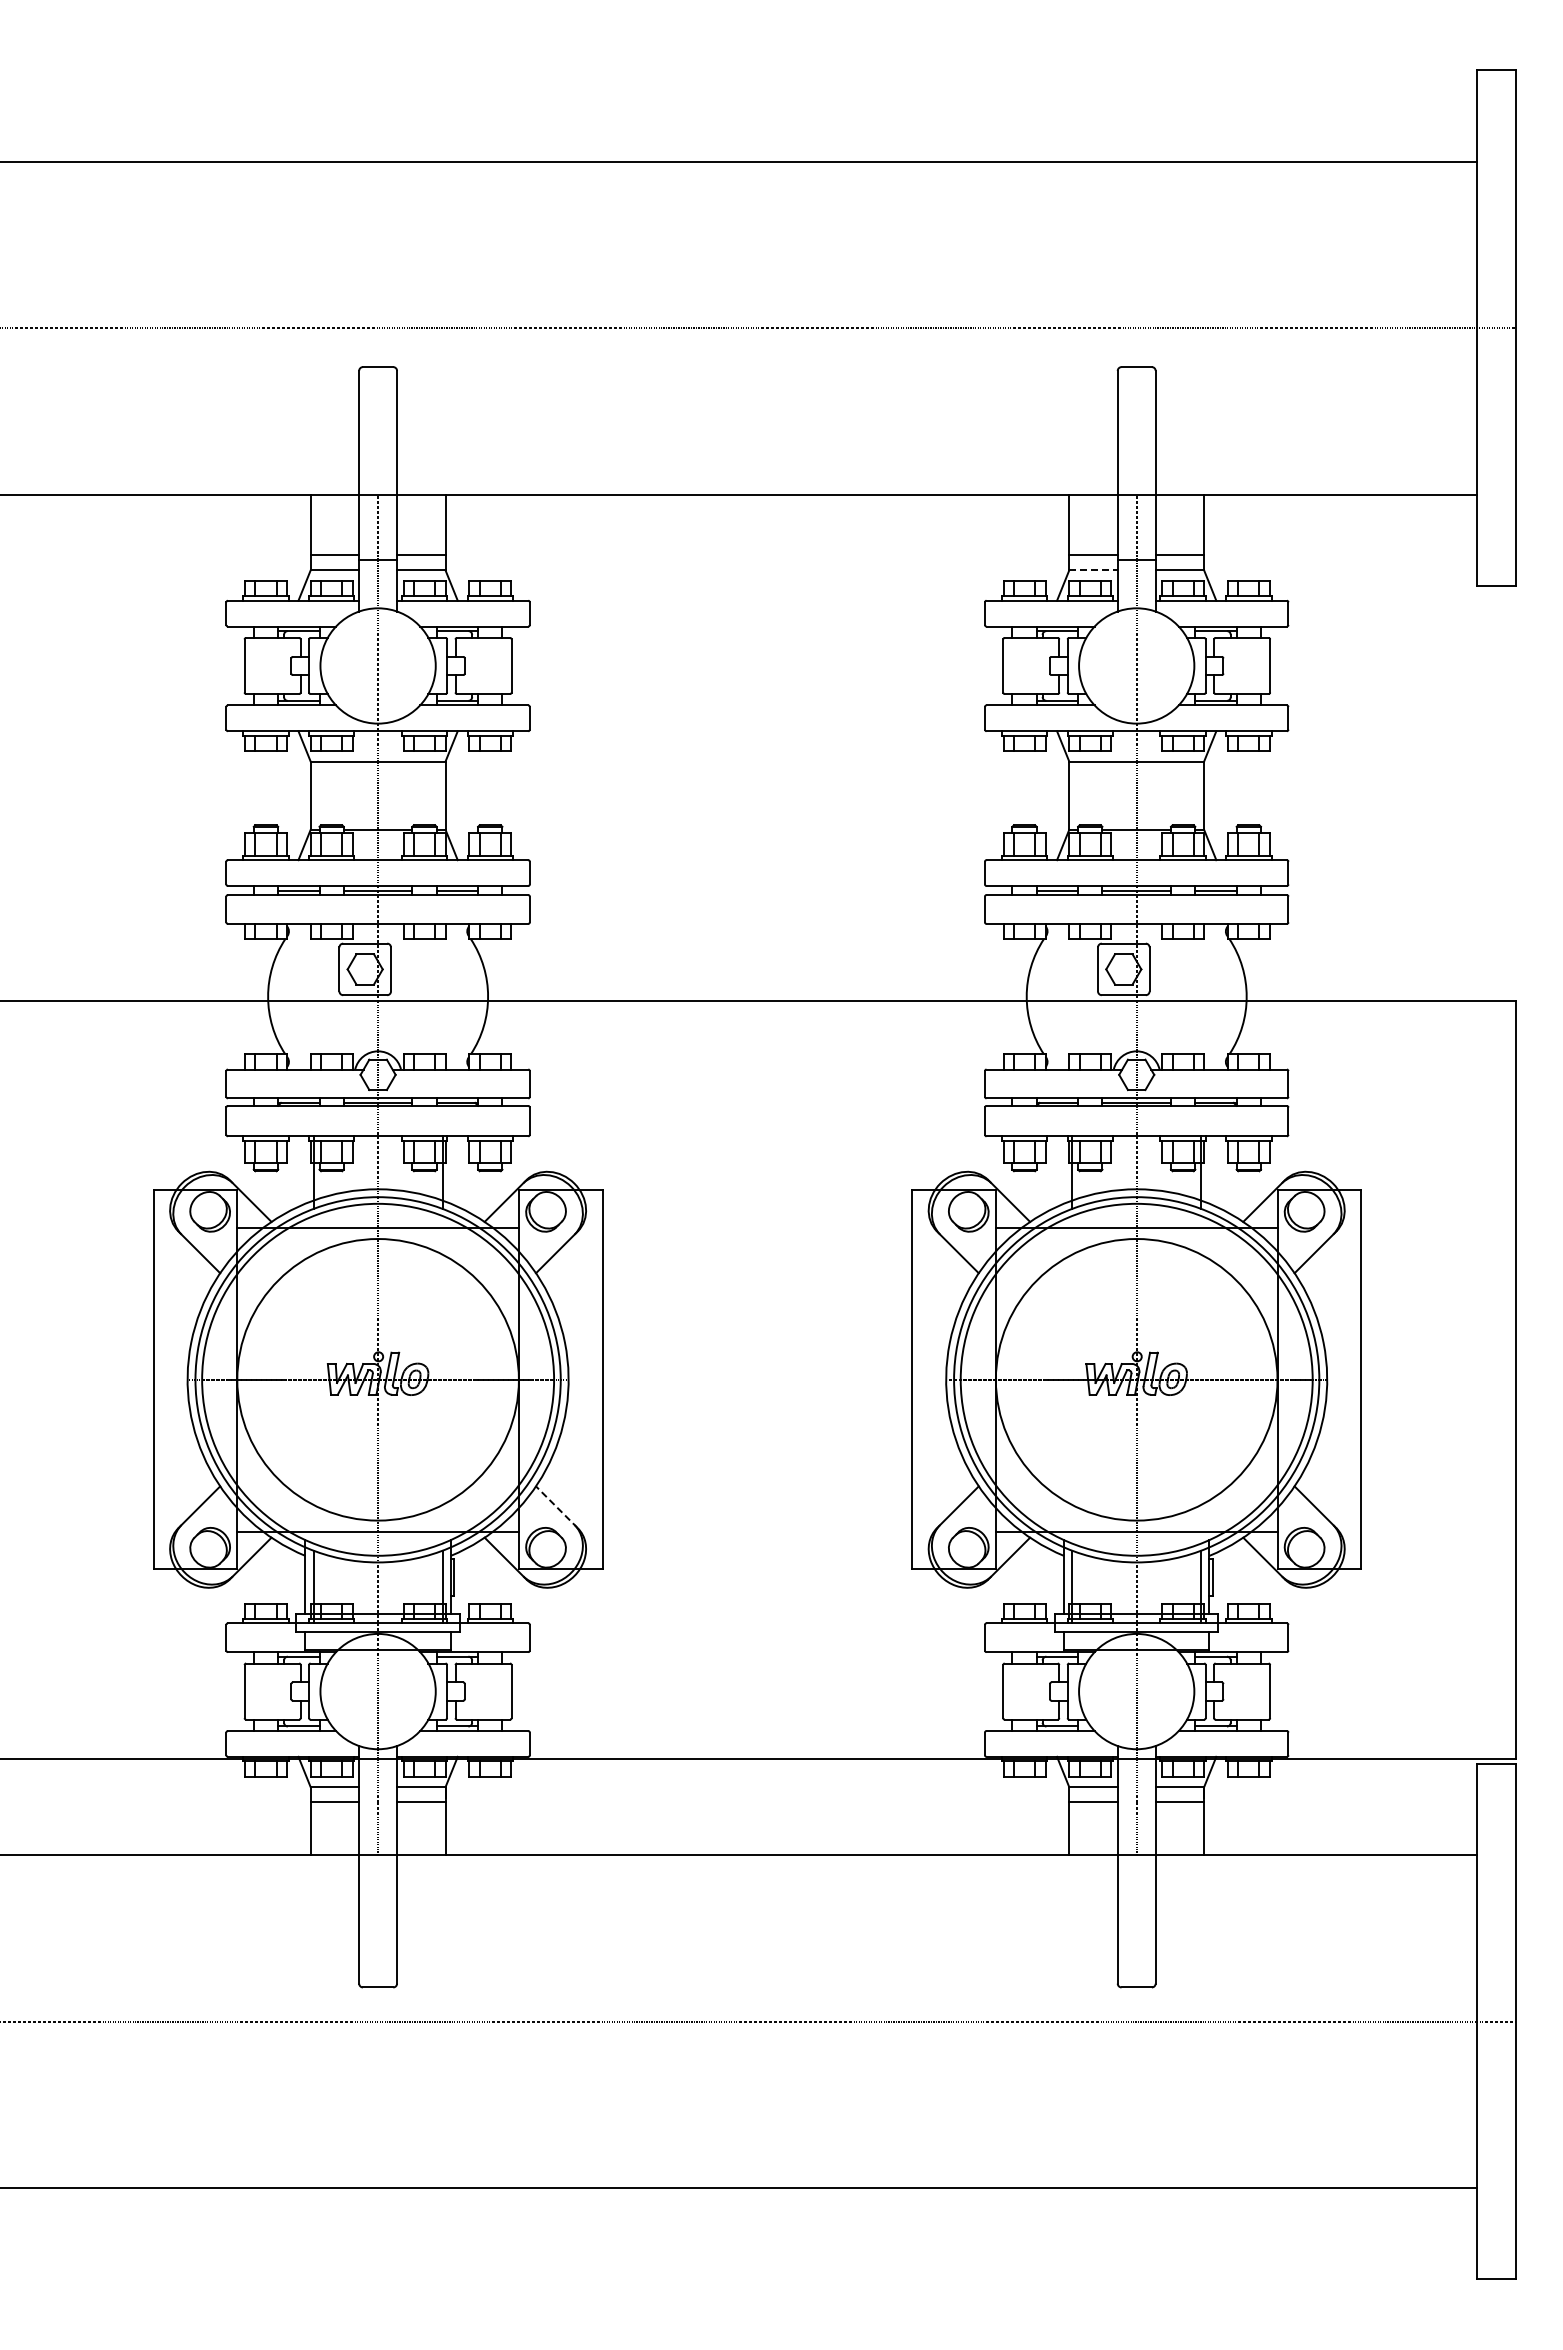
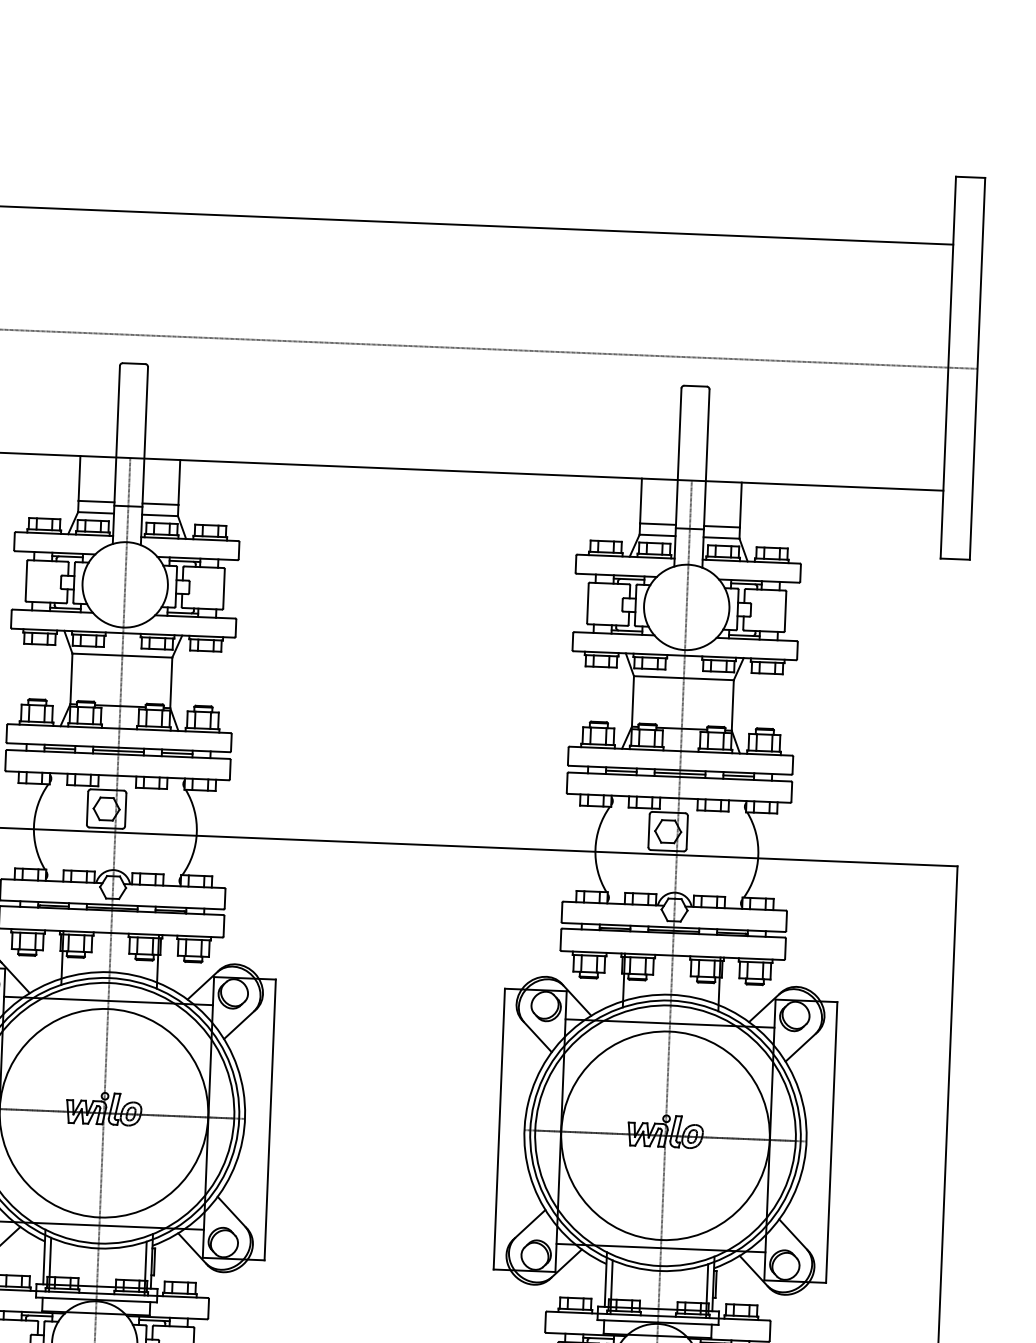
line: (1094, 570) -> (658, 535), dashed -> solid
line: (556, 1507) -> (232, 1213), dashed -> solid

